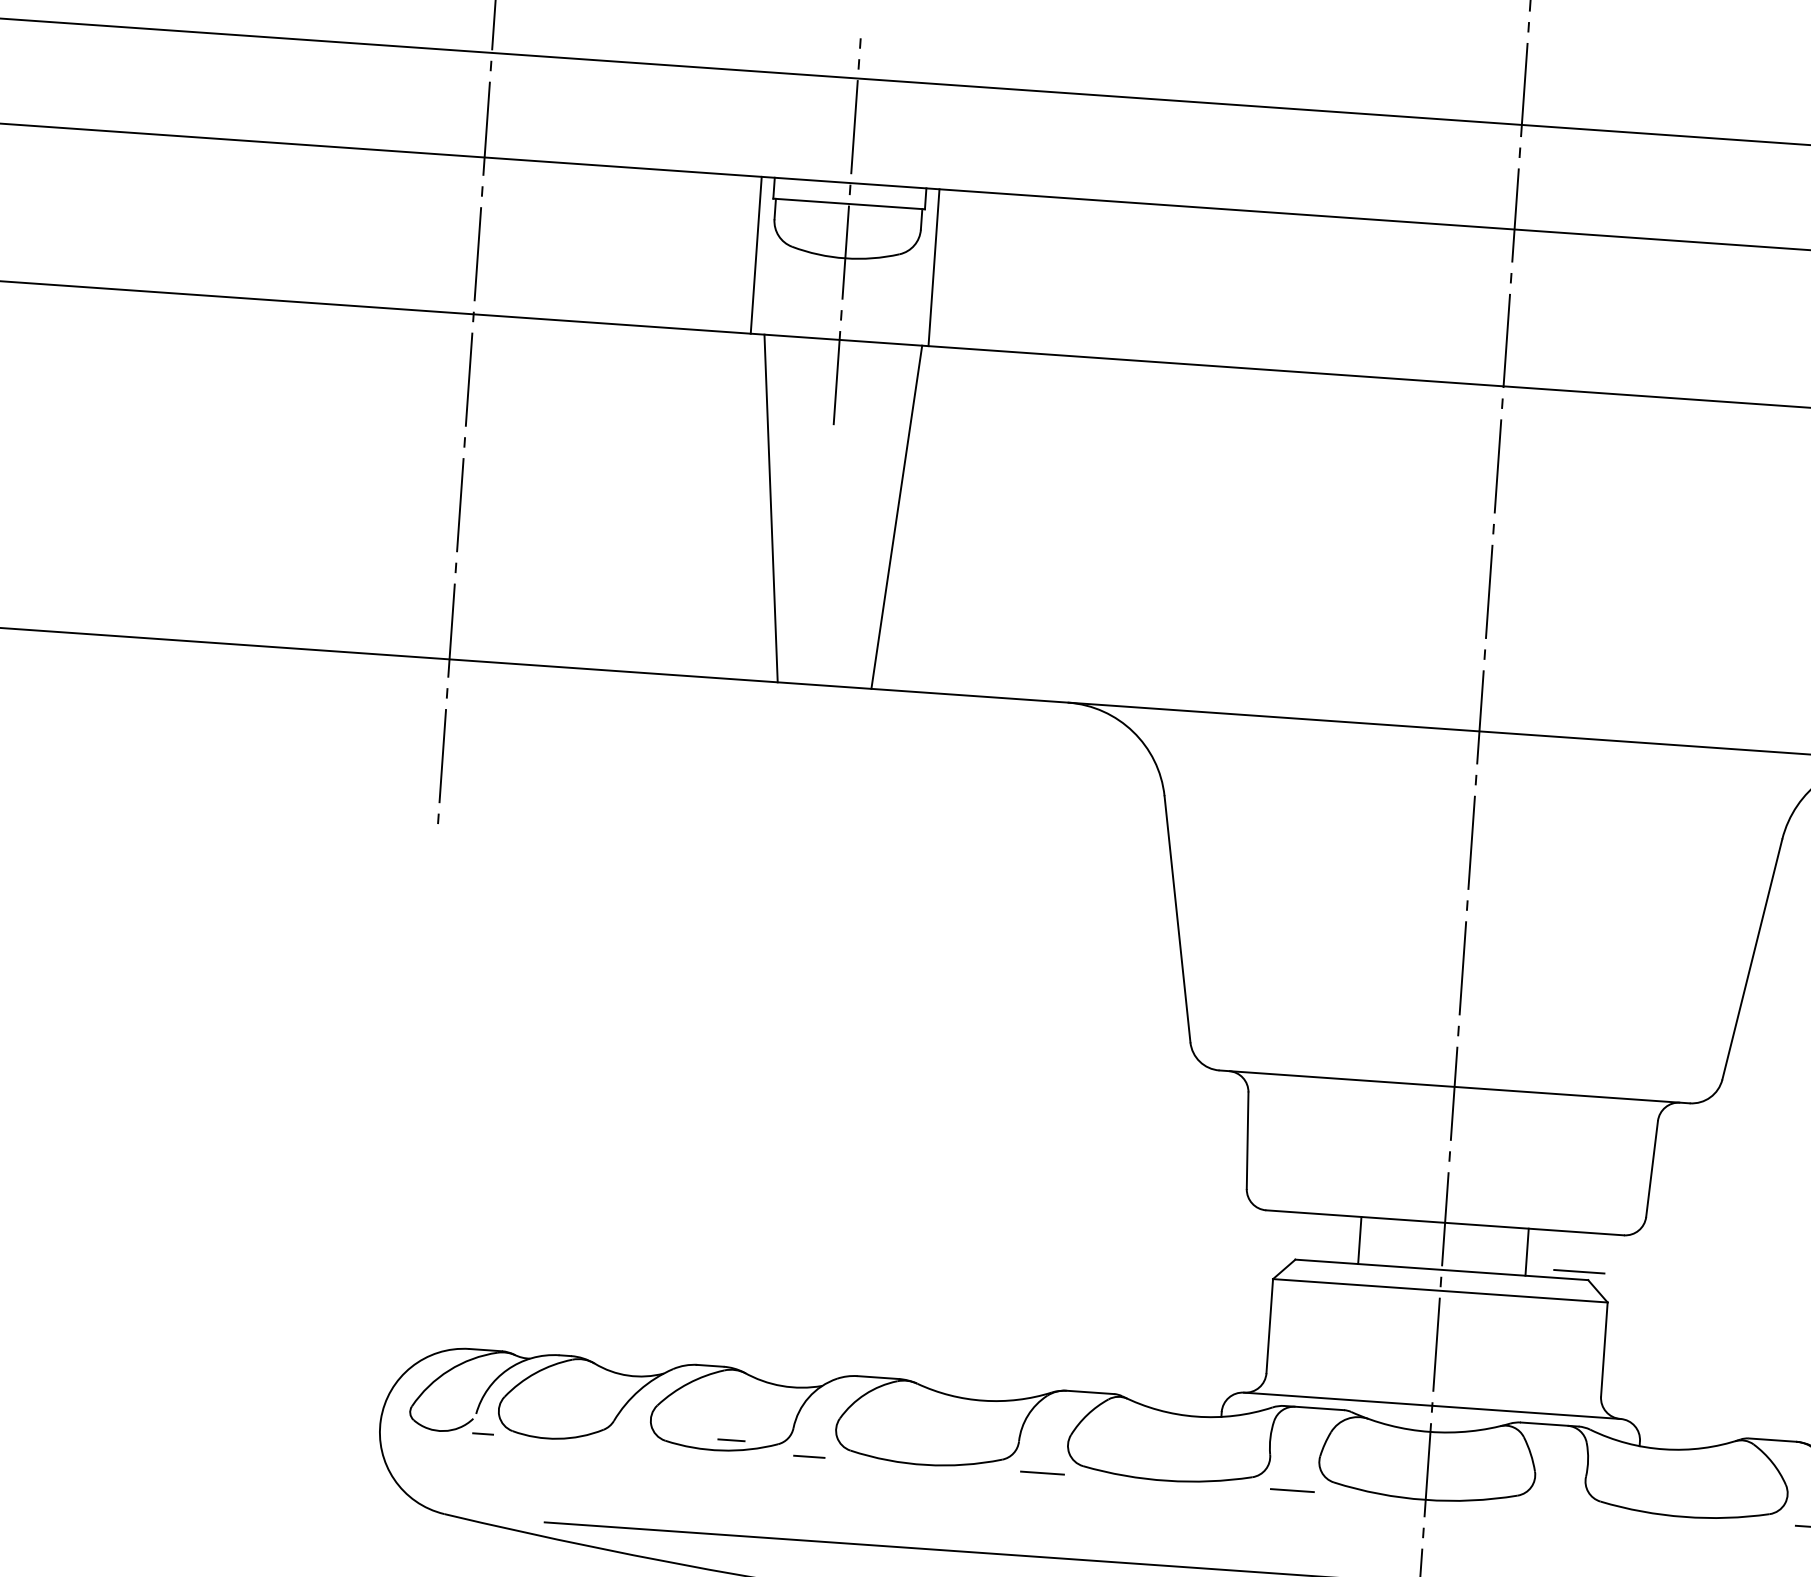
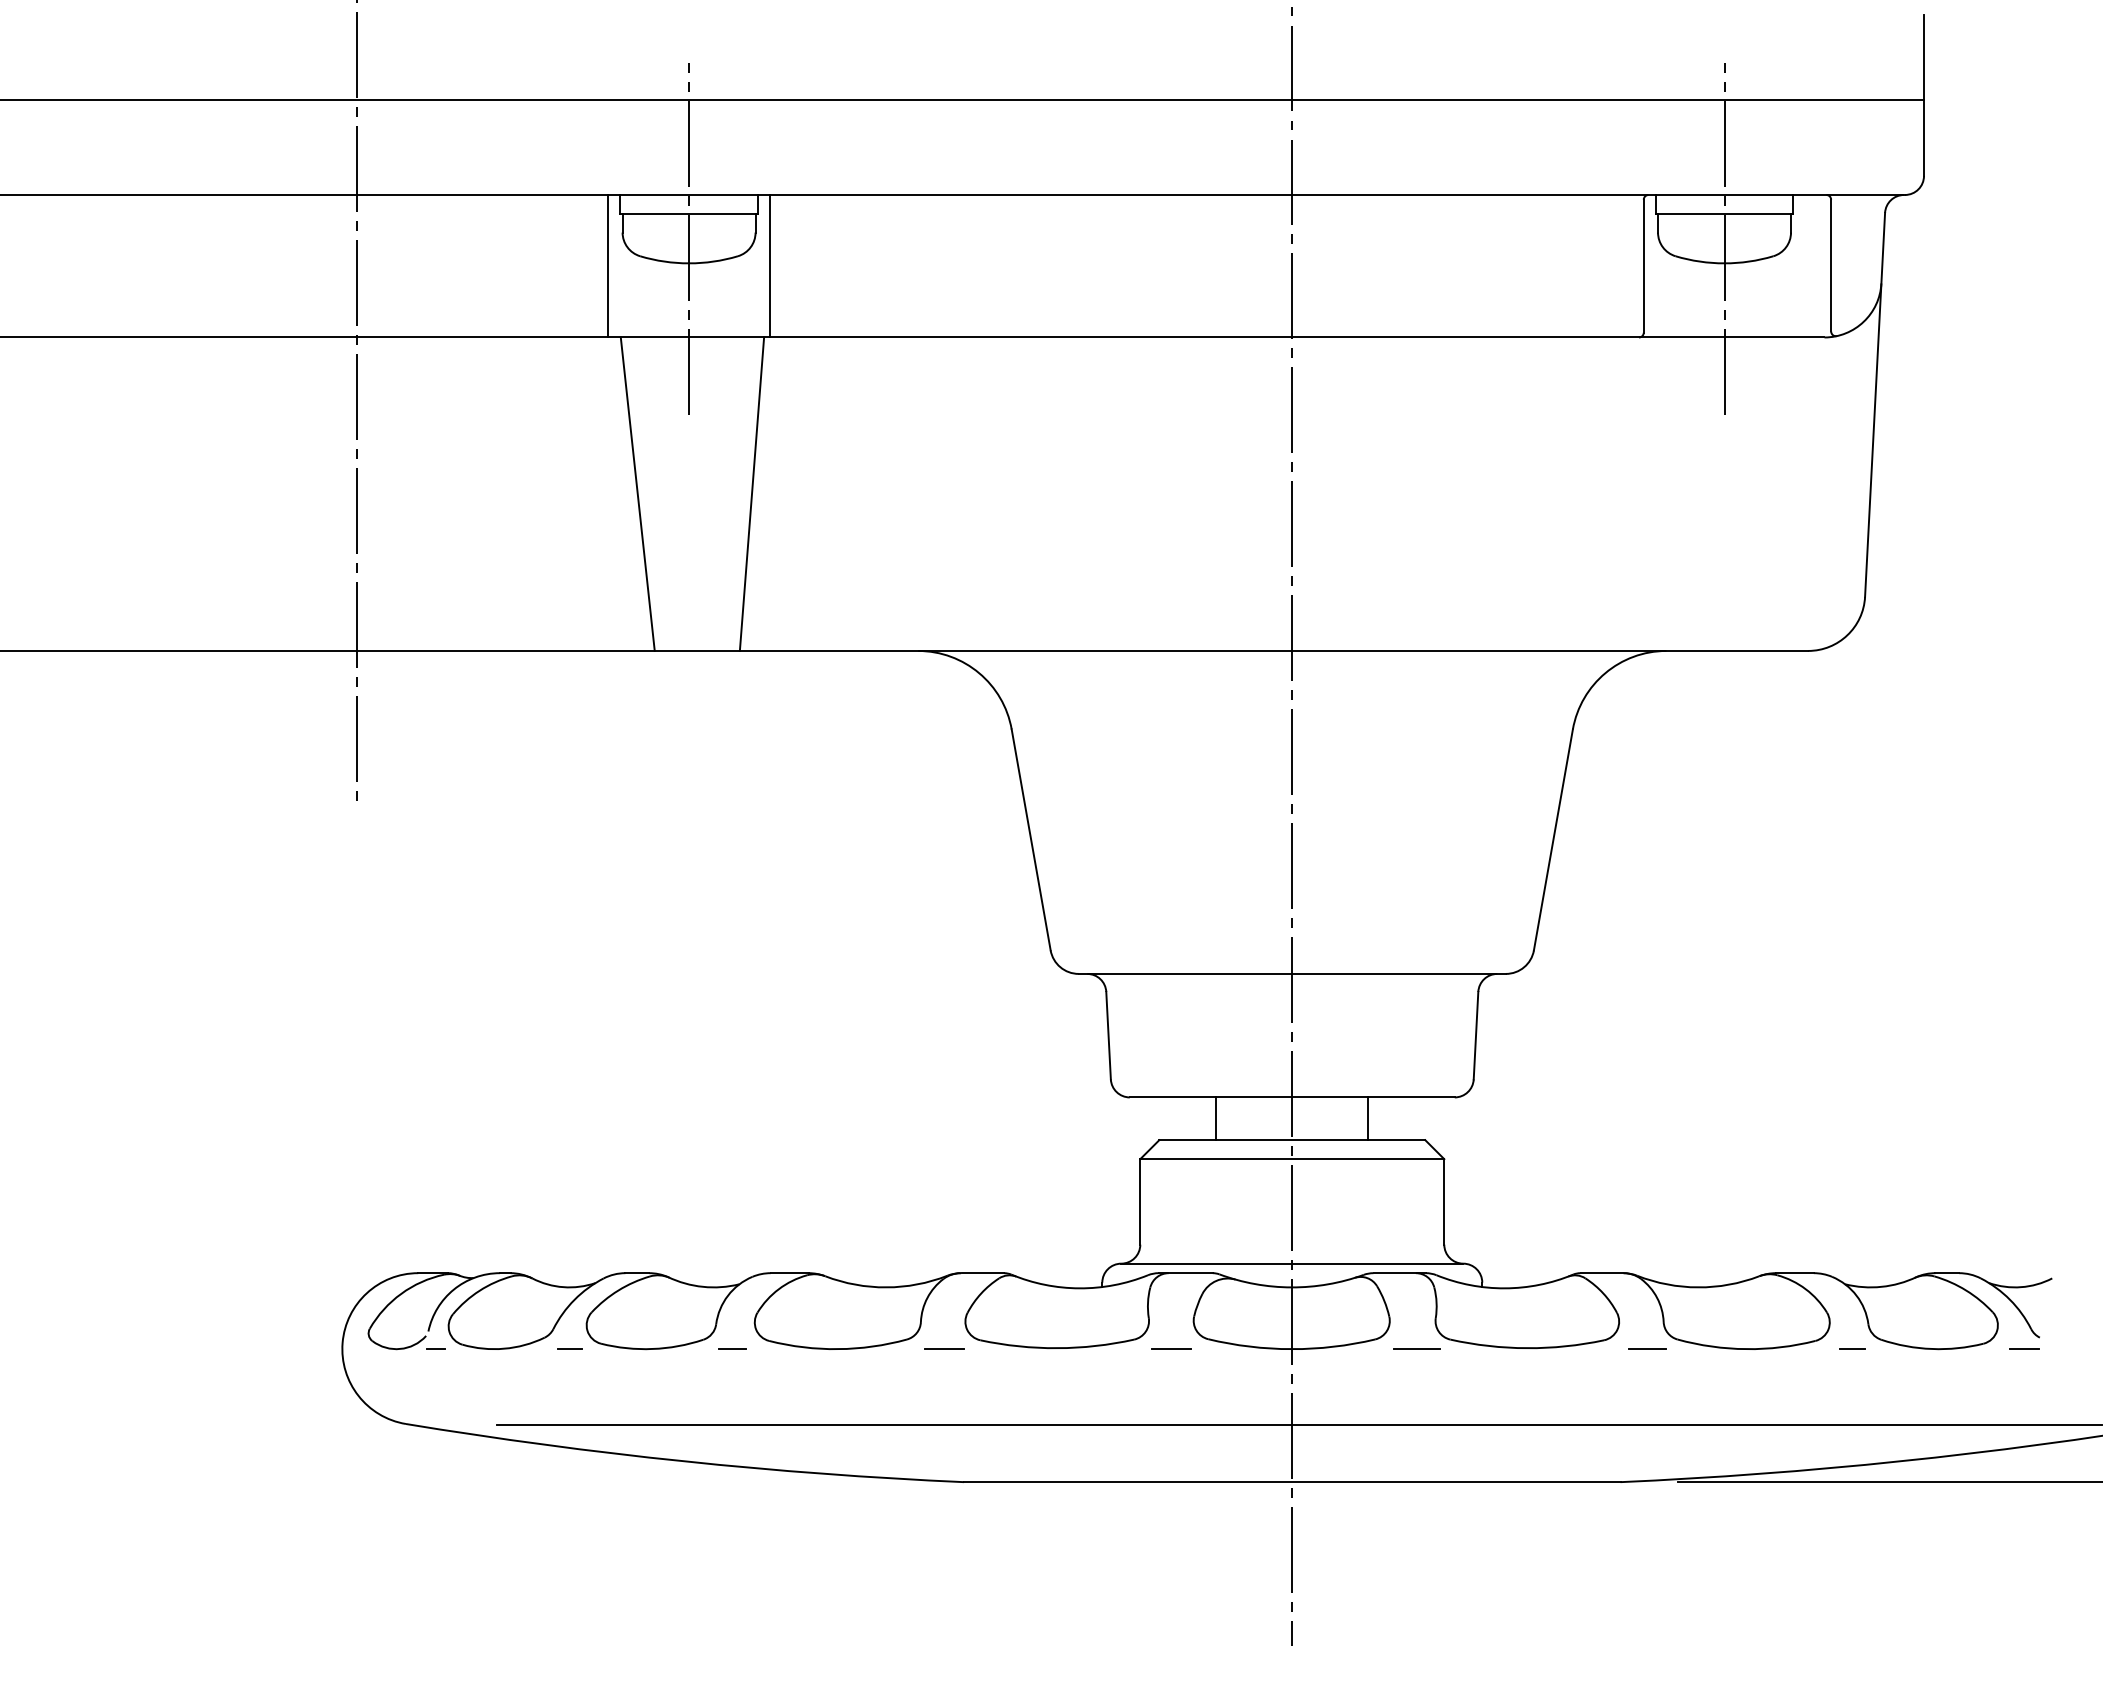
line: (1579, 1270) -> (1416, 1348), moved
line: (731, 1439) -> (569, 1348), moved

